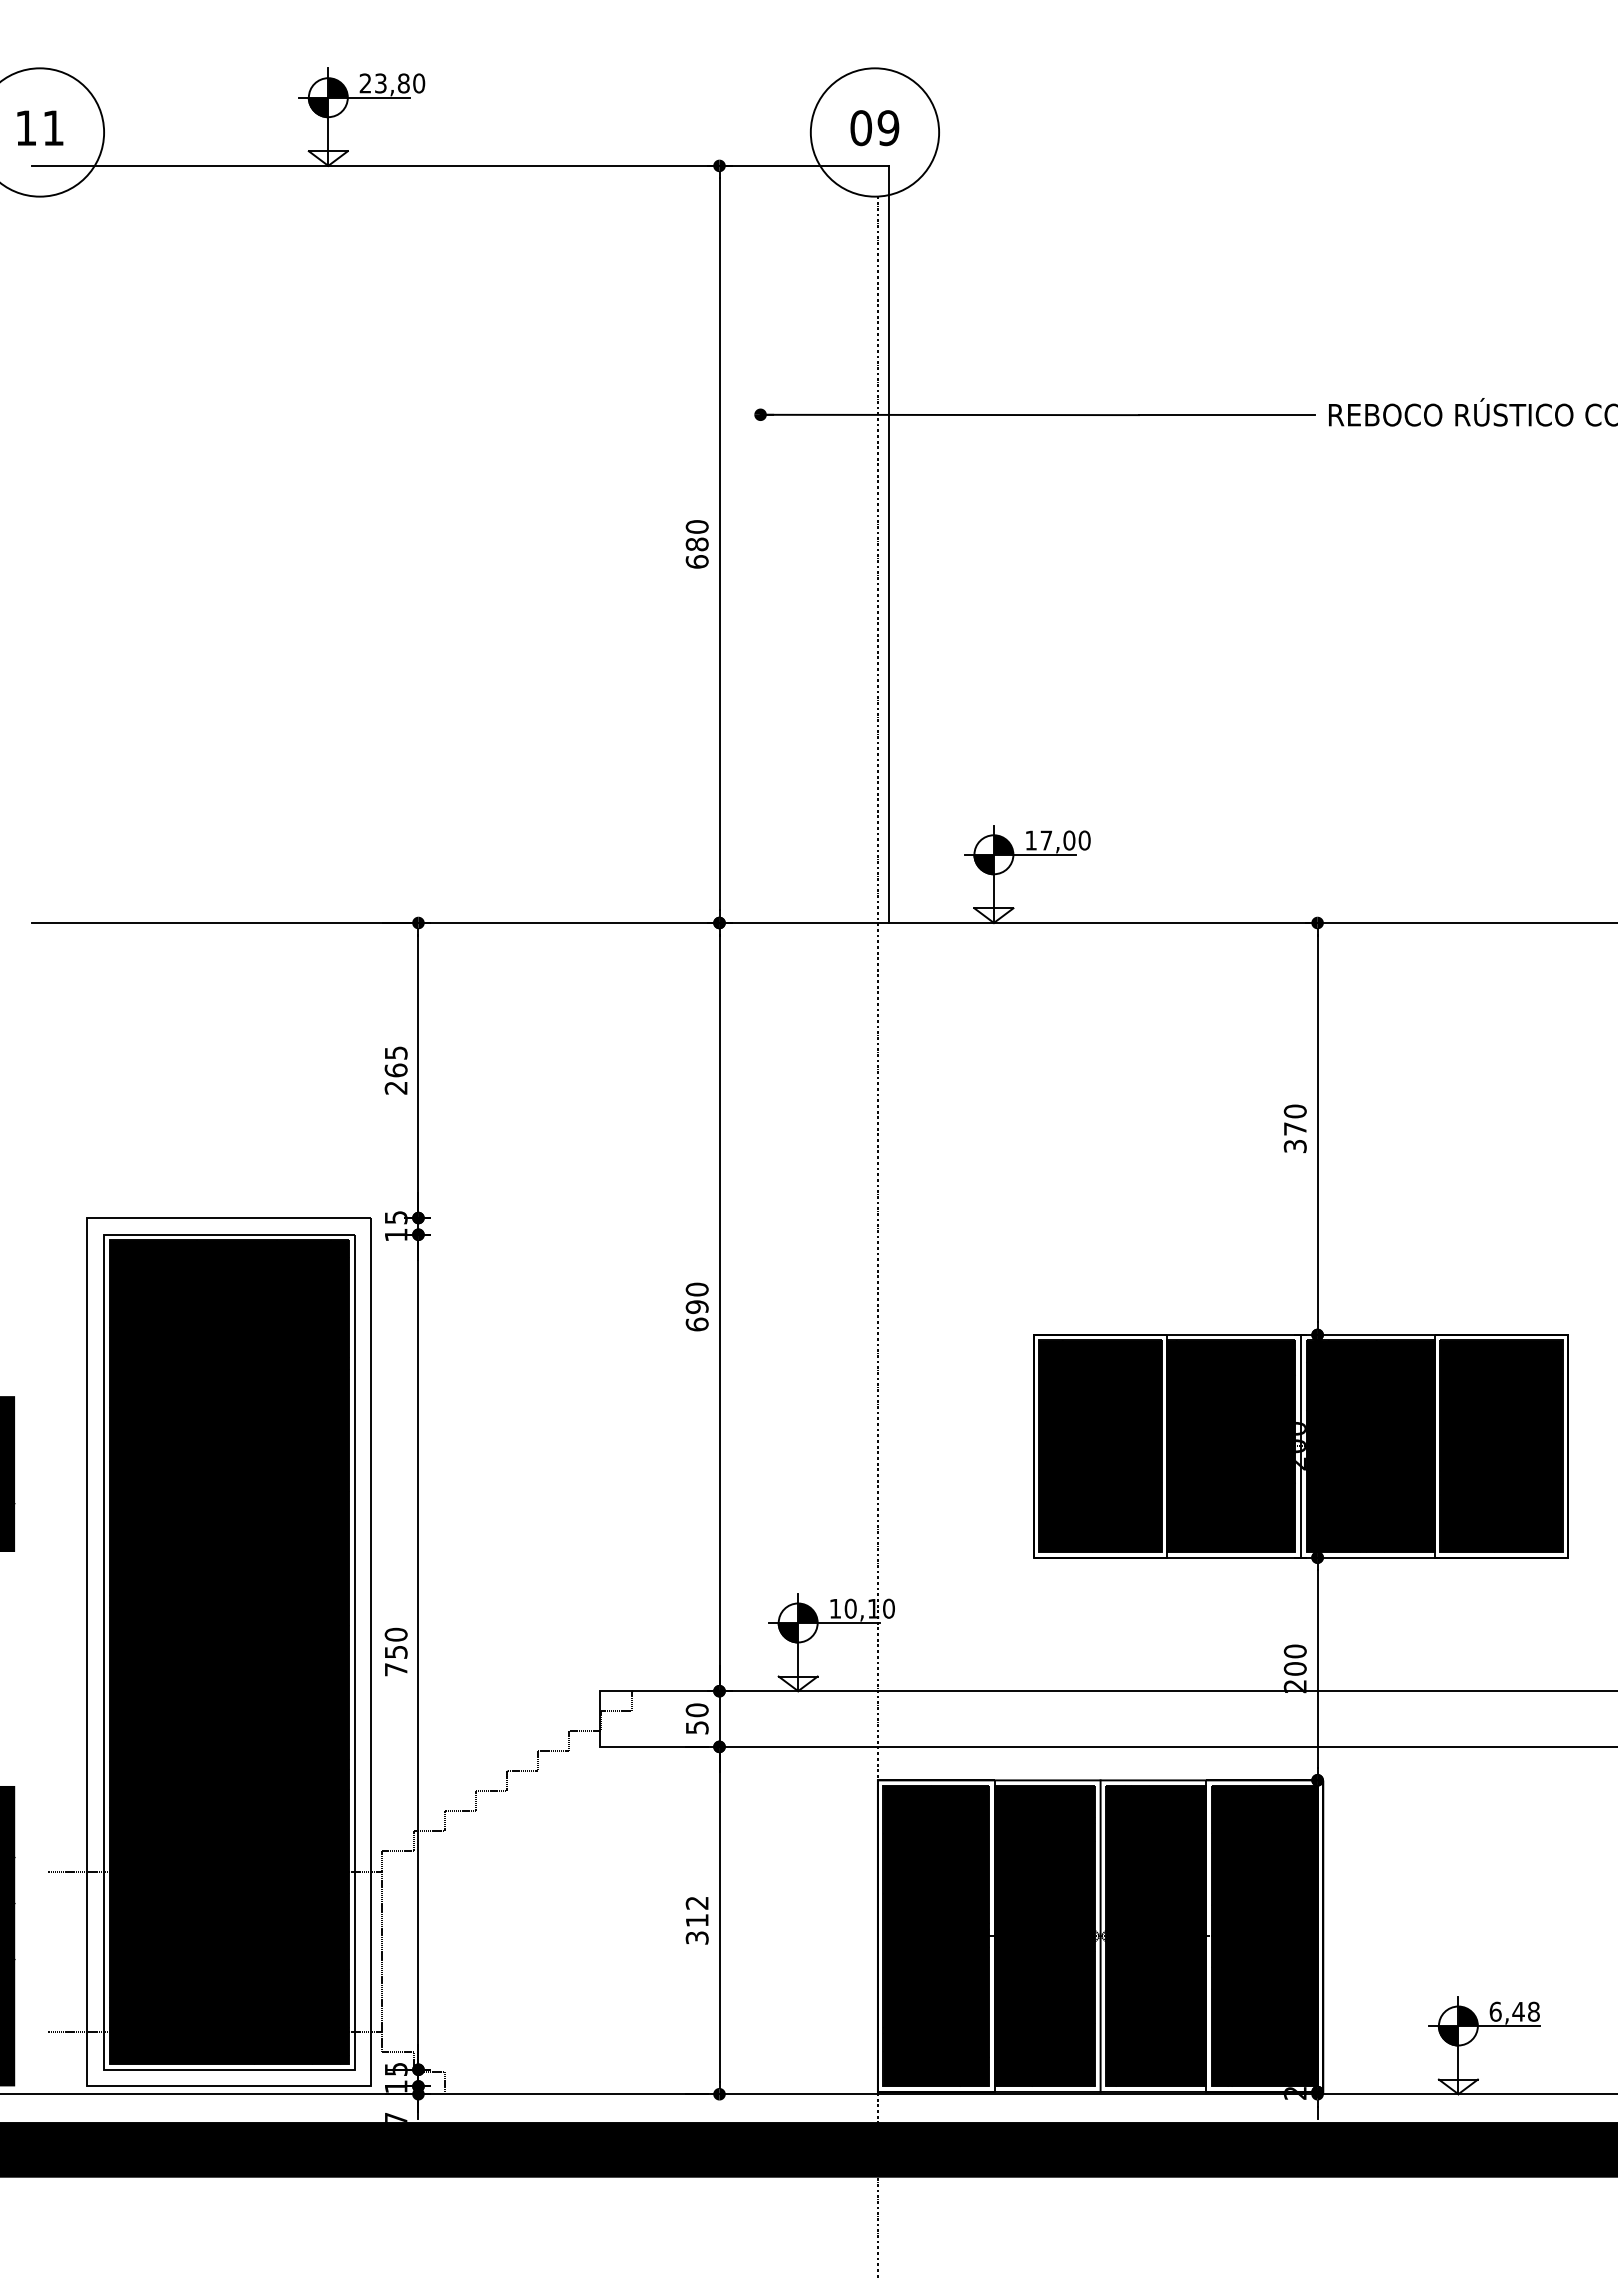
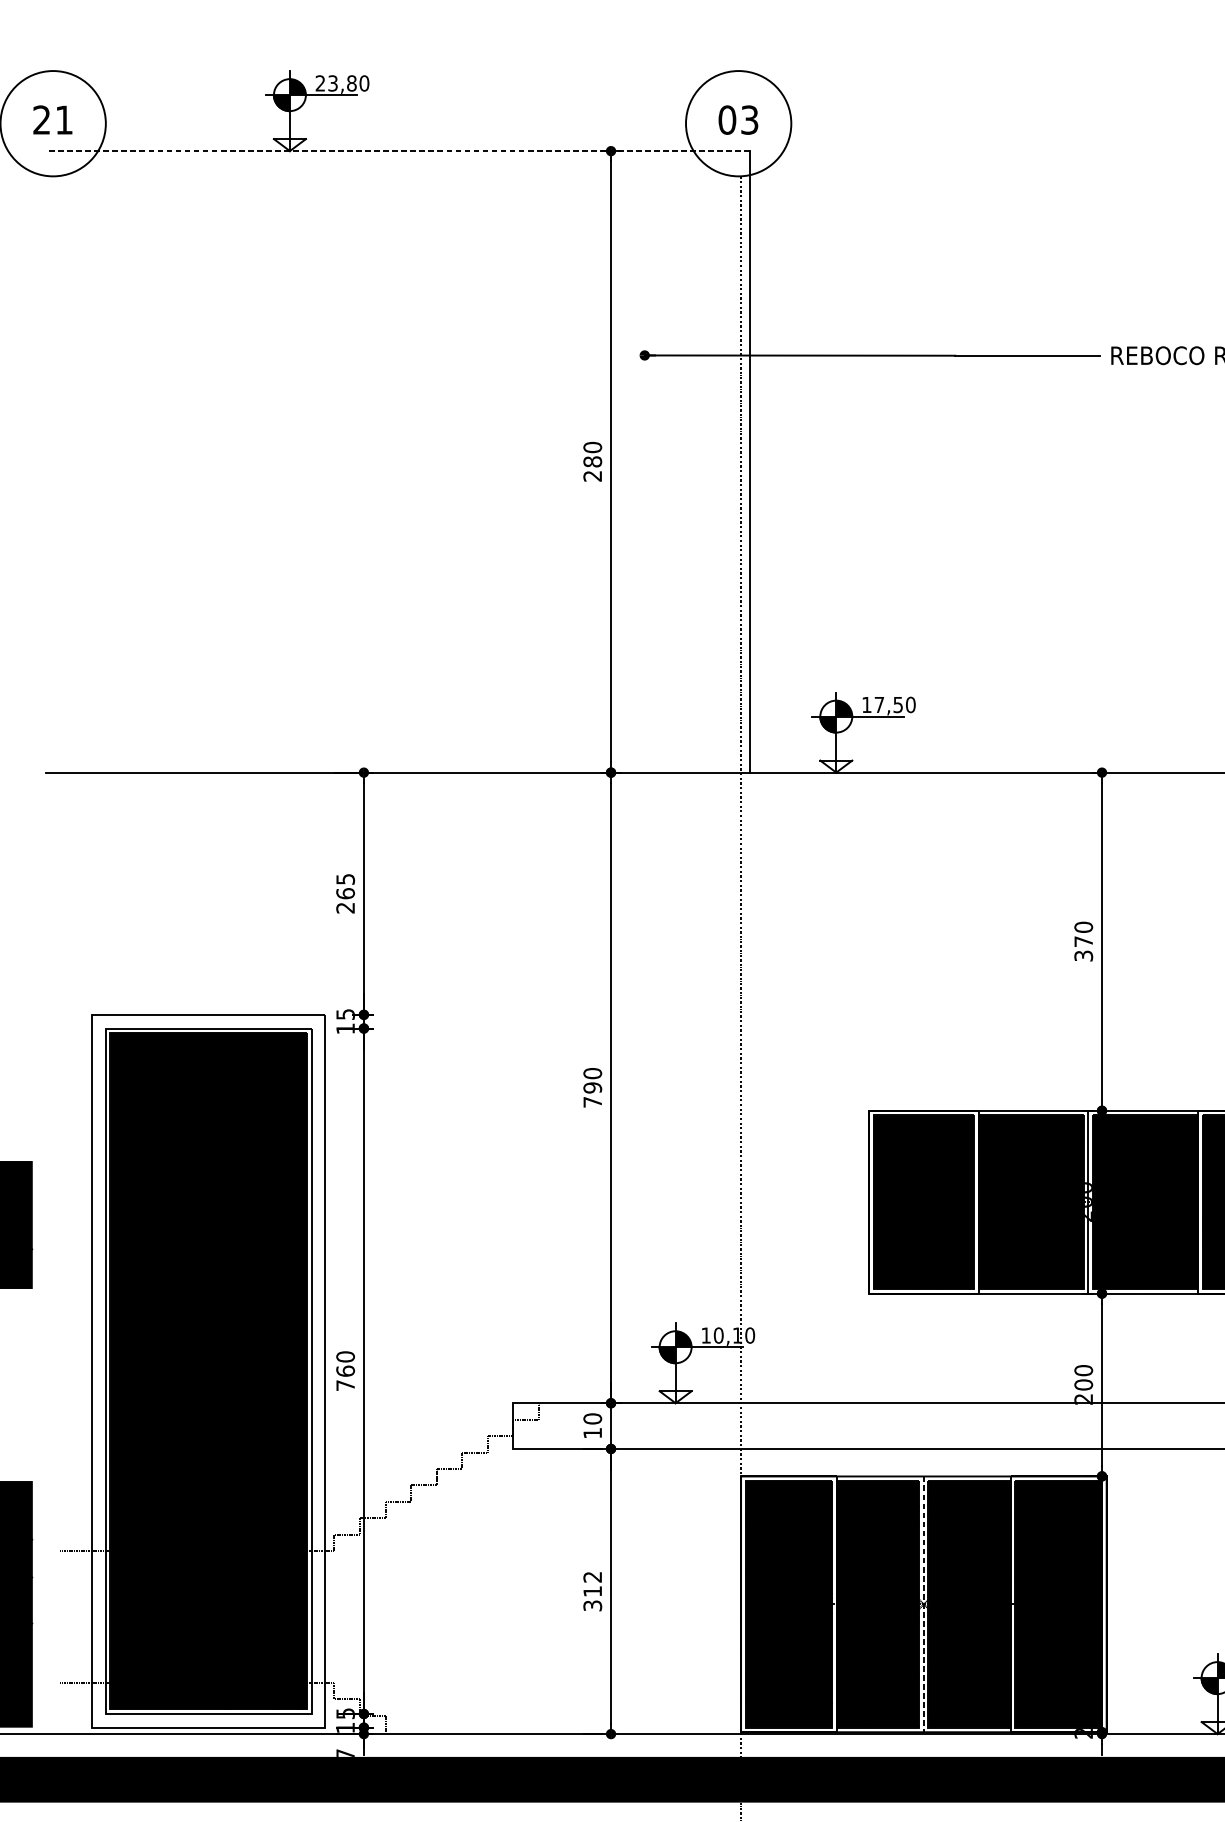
text: (25, 127) -> (41, 119), 11 -> 21
text: (888, 127) -> (749, 119), 09 -> 03
line: (460, 165) -> (398, 150), solid -> dashed
text: (696, 561) -> (592, 475), 680 -> 280
text: (1069, 840) -> (898, 704), 17,00 -> 17,50
text: (696, 1324) -> (592, 1102), 690 -> 790
text: (395, 1651) -> (345, 1370), 750 -> 760
text: (697, 1727) -> (592, 1433), 50 -> 10
line: (1100, 1936) -> (923, 1604), solid -> dashed
line: (382, 1951) -> (334, 1616), removed

